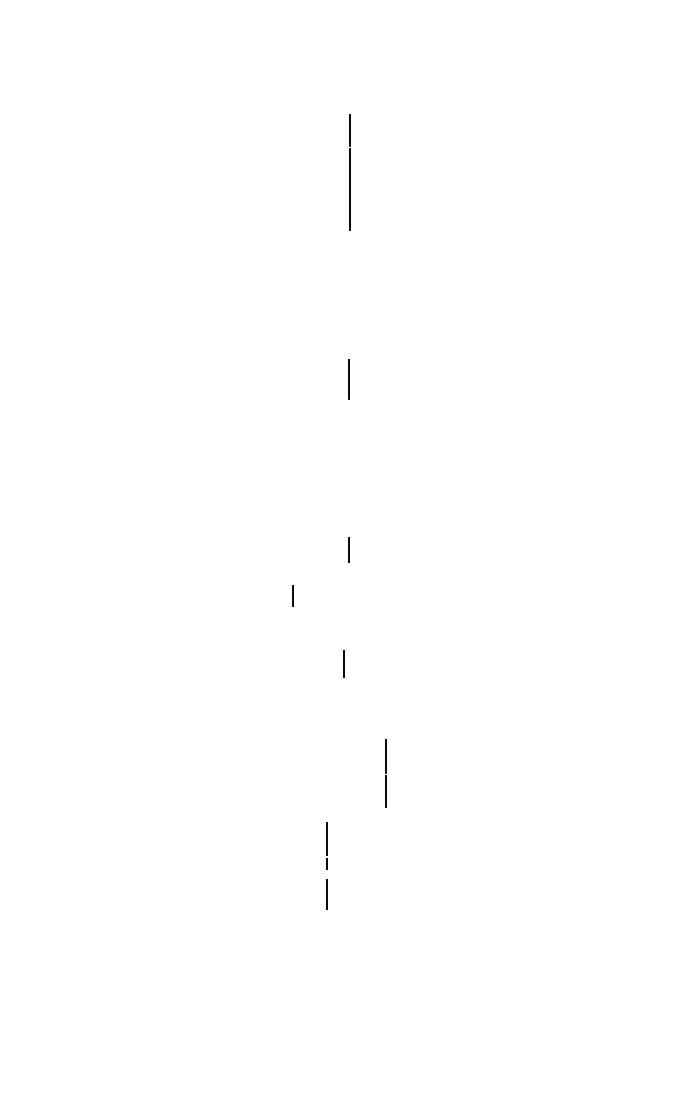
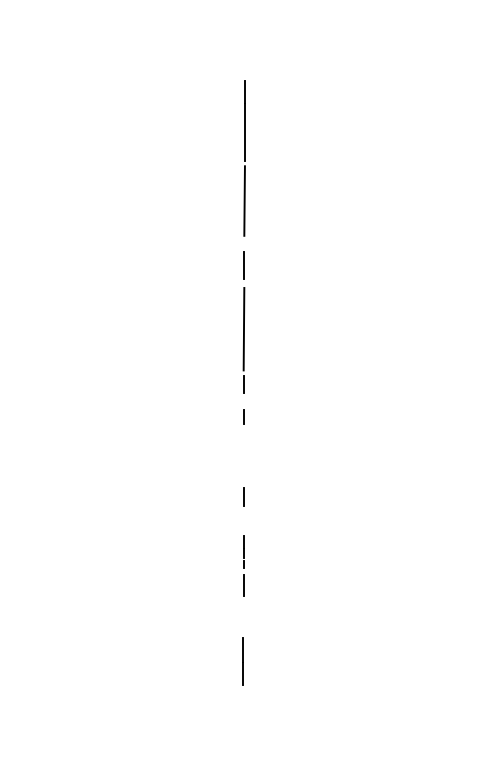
line: (349, 286) -> (244, 200), added
line: (348, 469) -> (243, 328), added
line: (292, 595) -> (243, 416), moved
line: (343, 662) -> (243, 496), moved
line: (385, 772) -> (242, 661), moved
line: (326, 865) -> (243, 565), moved

